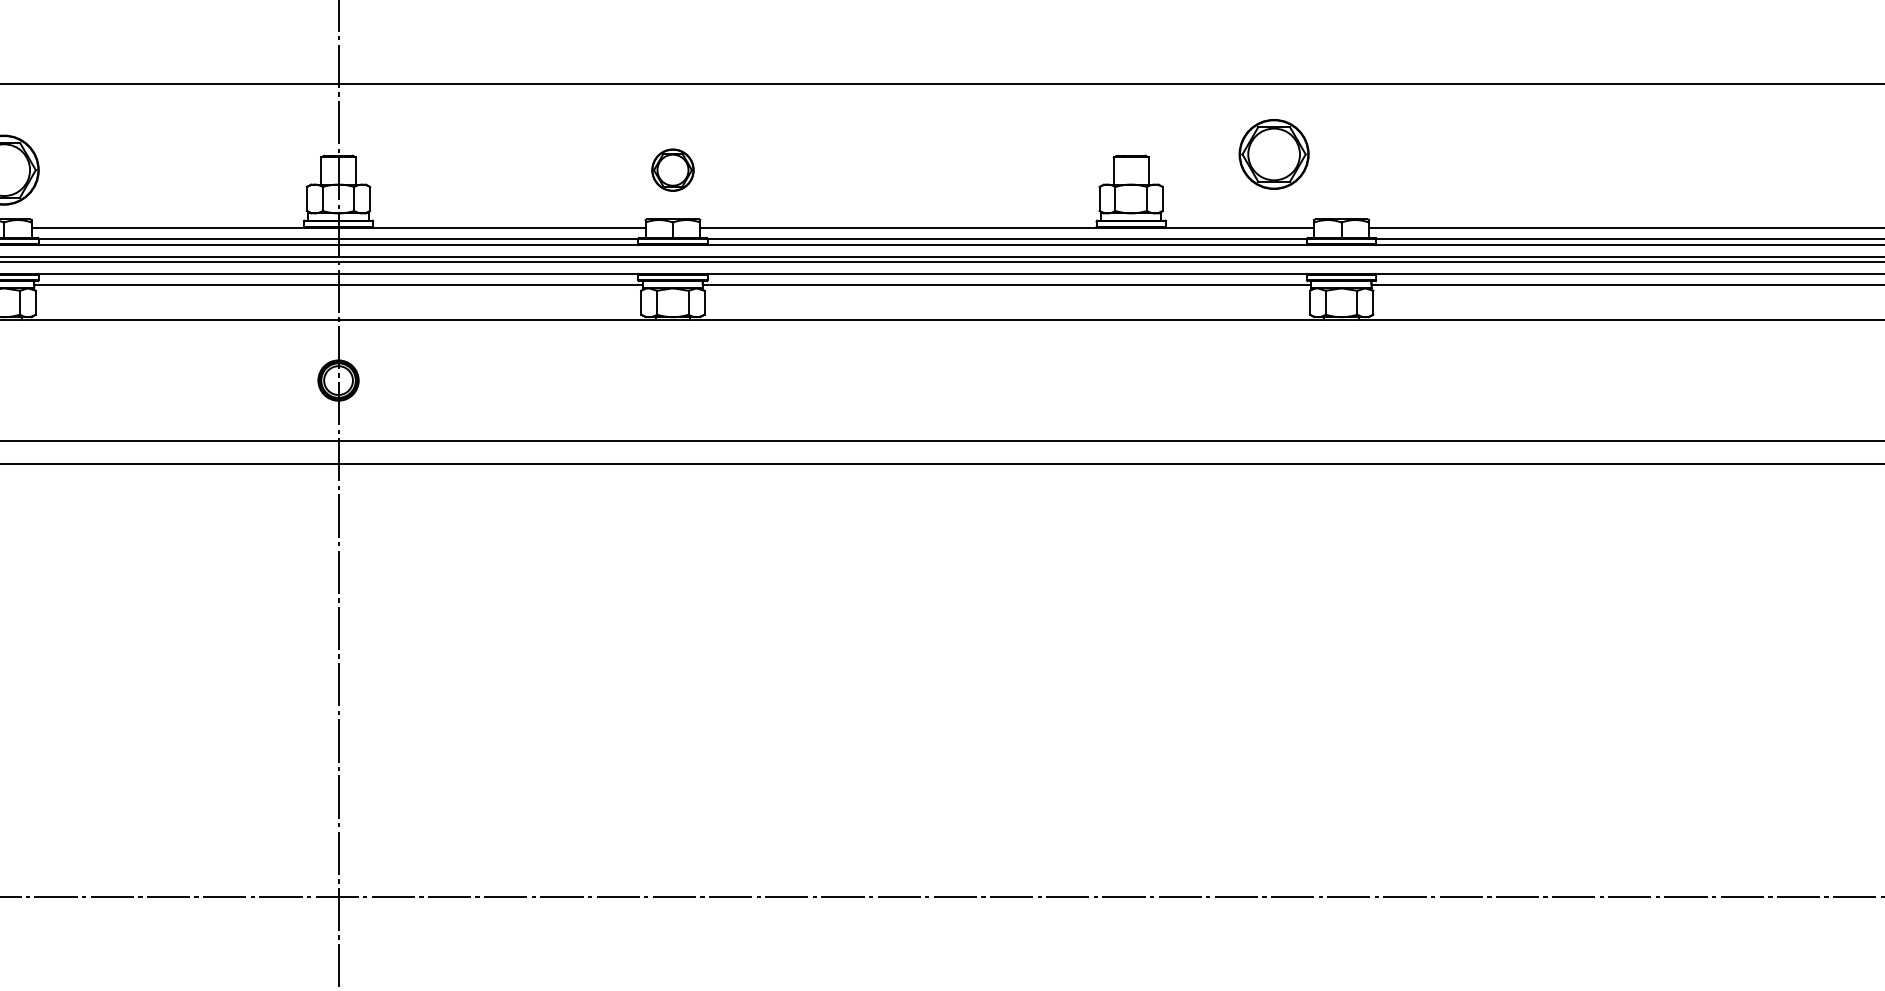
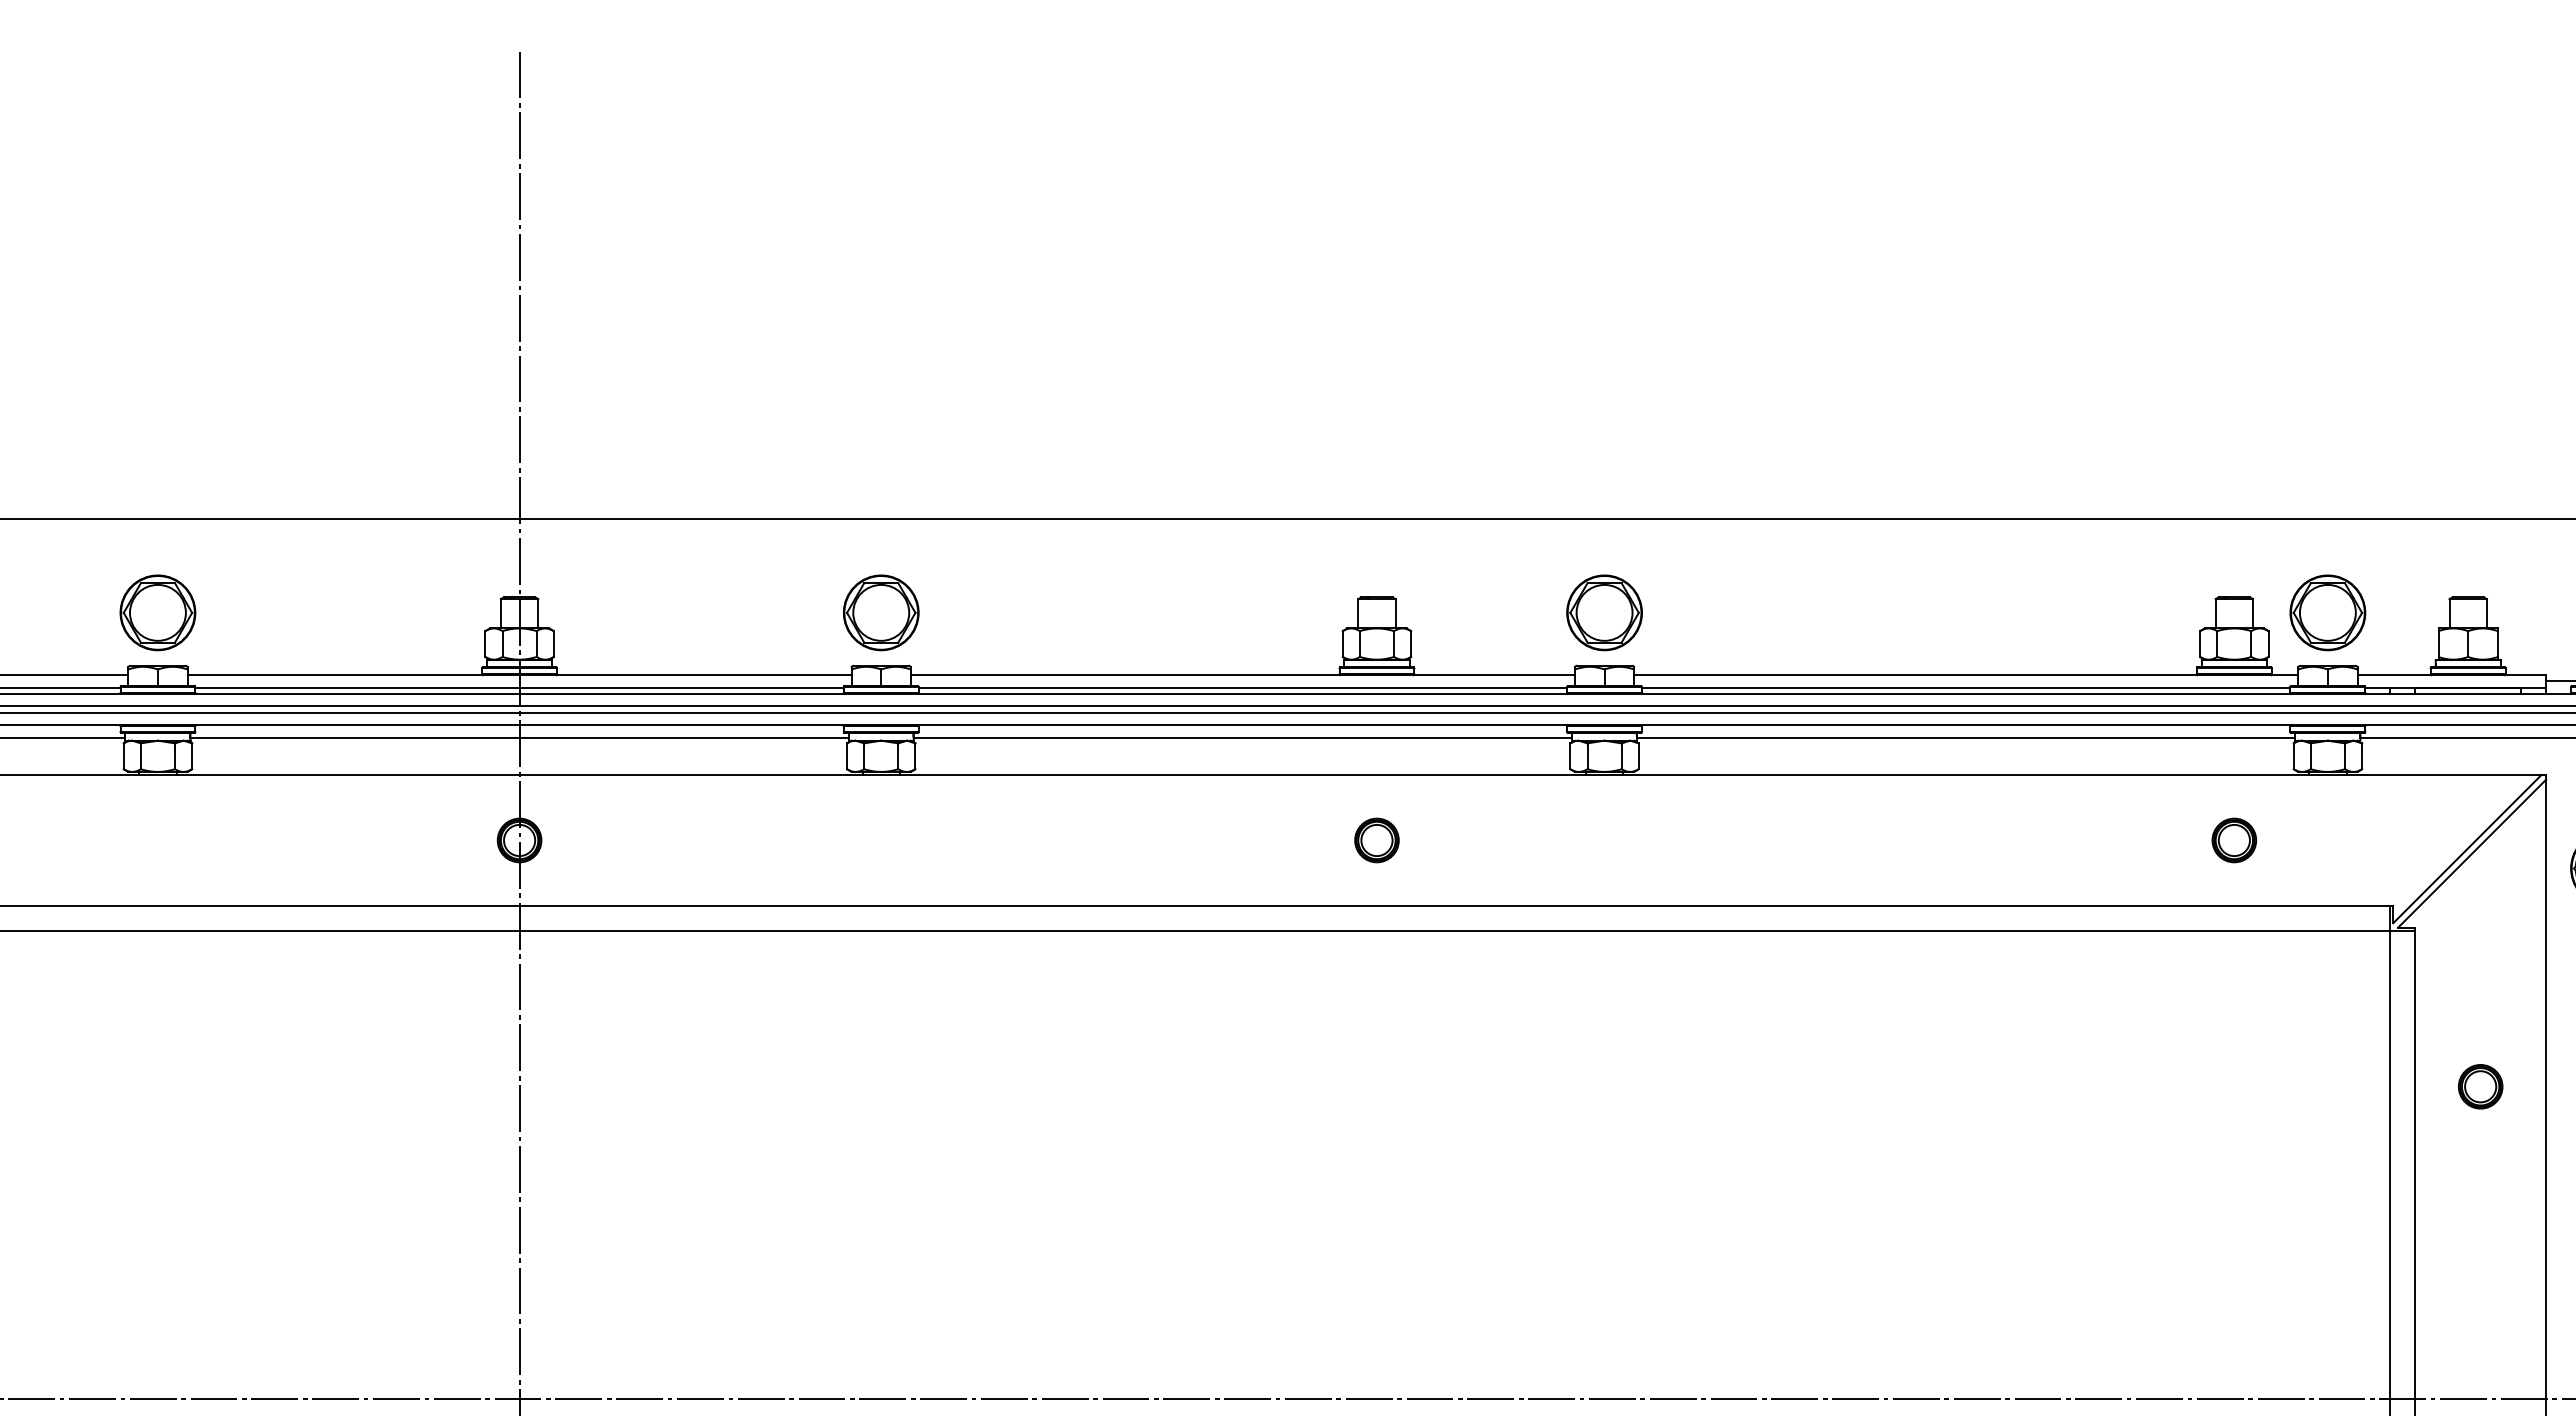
part: (1274, 154) -> (1604, 612), moved
part: (673, 169) -> (881, 612), size x1.67
part: (1130, 380) -> (1376, 840), added

